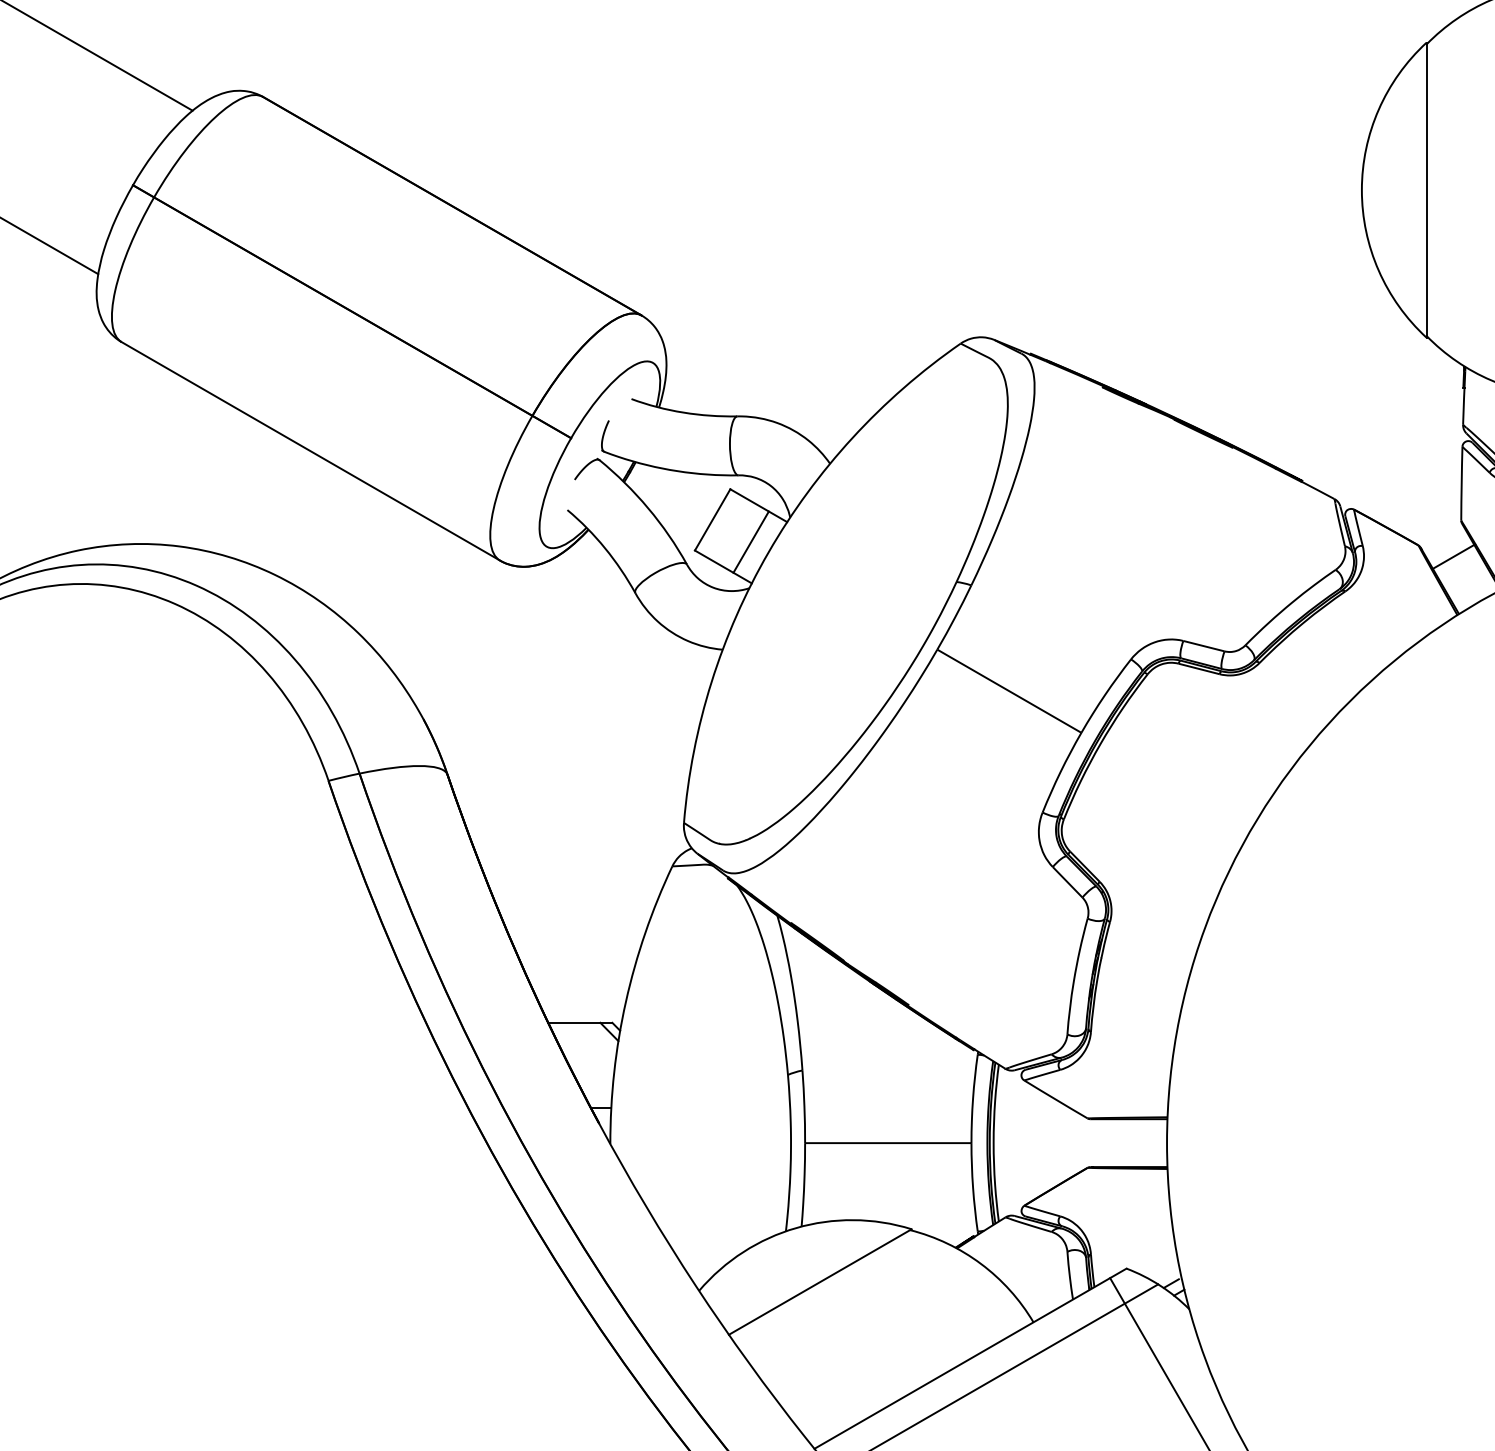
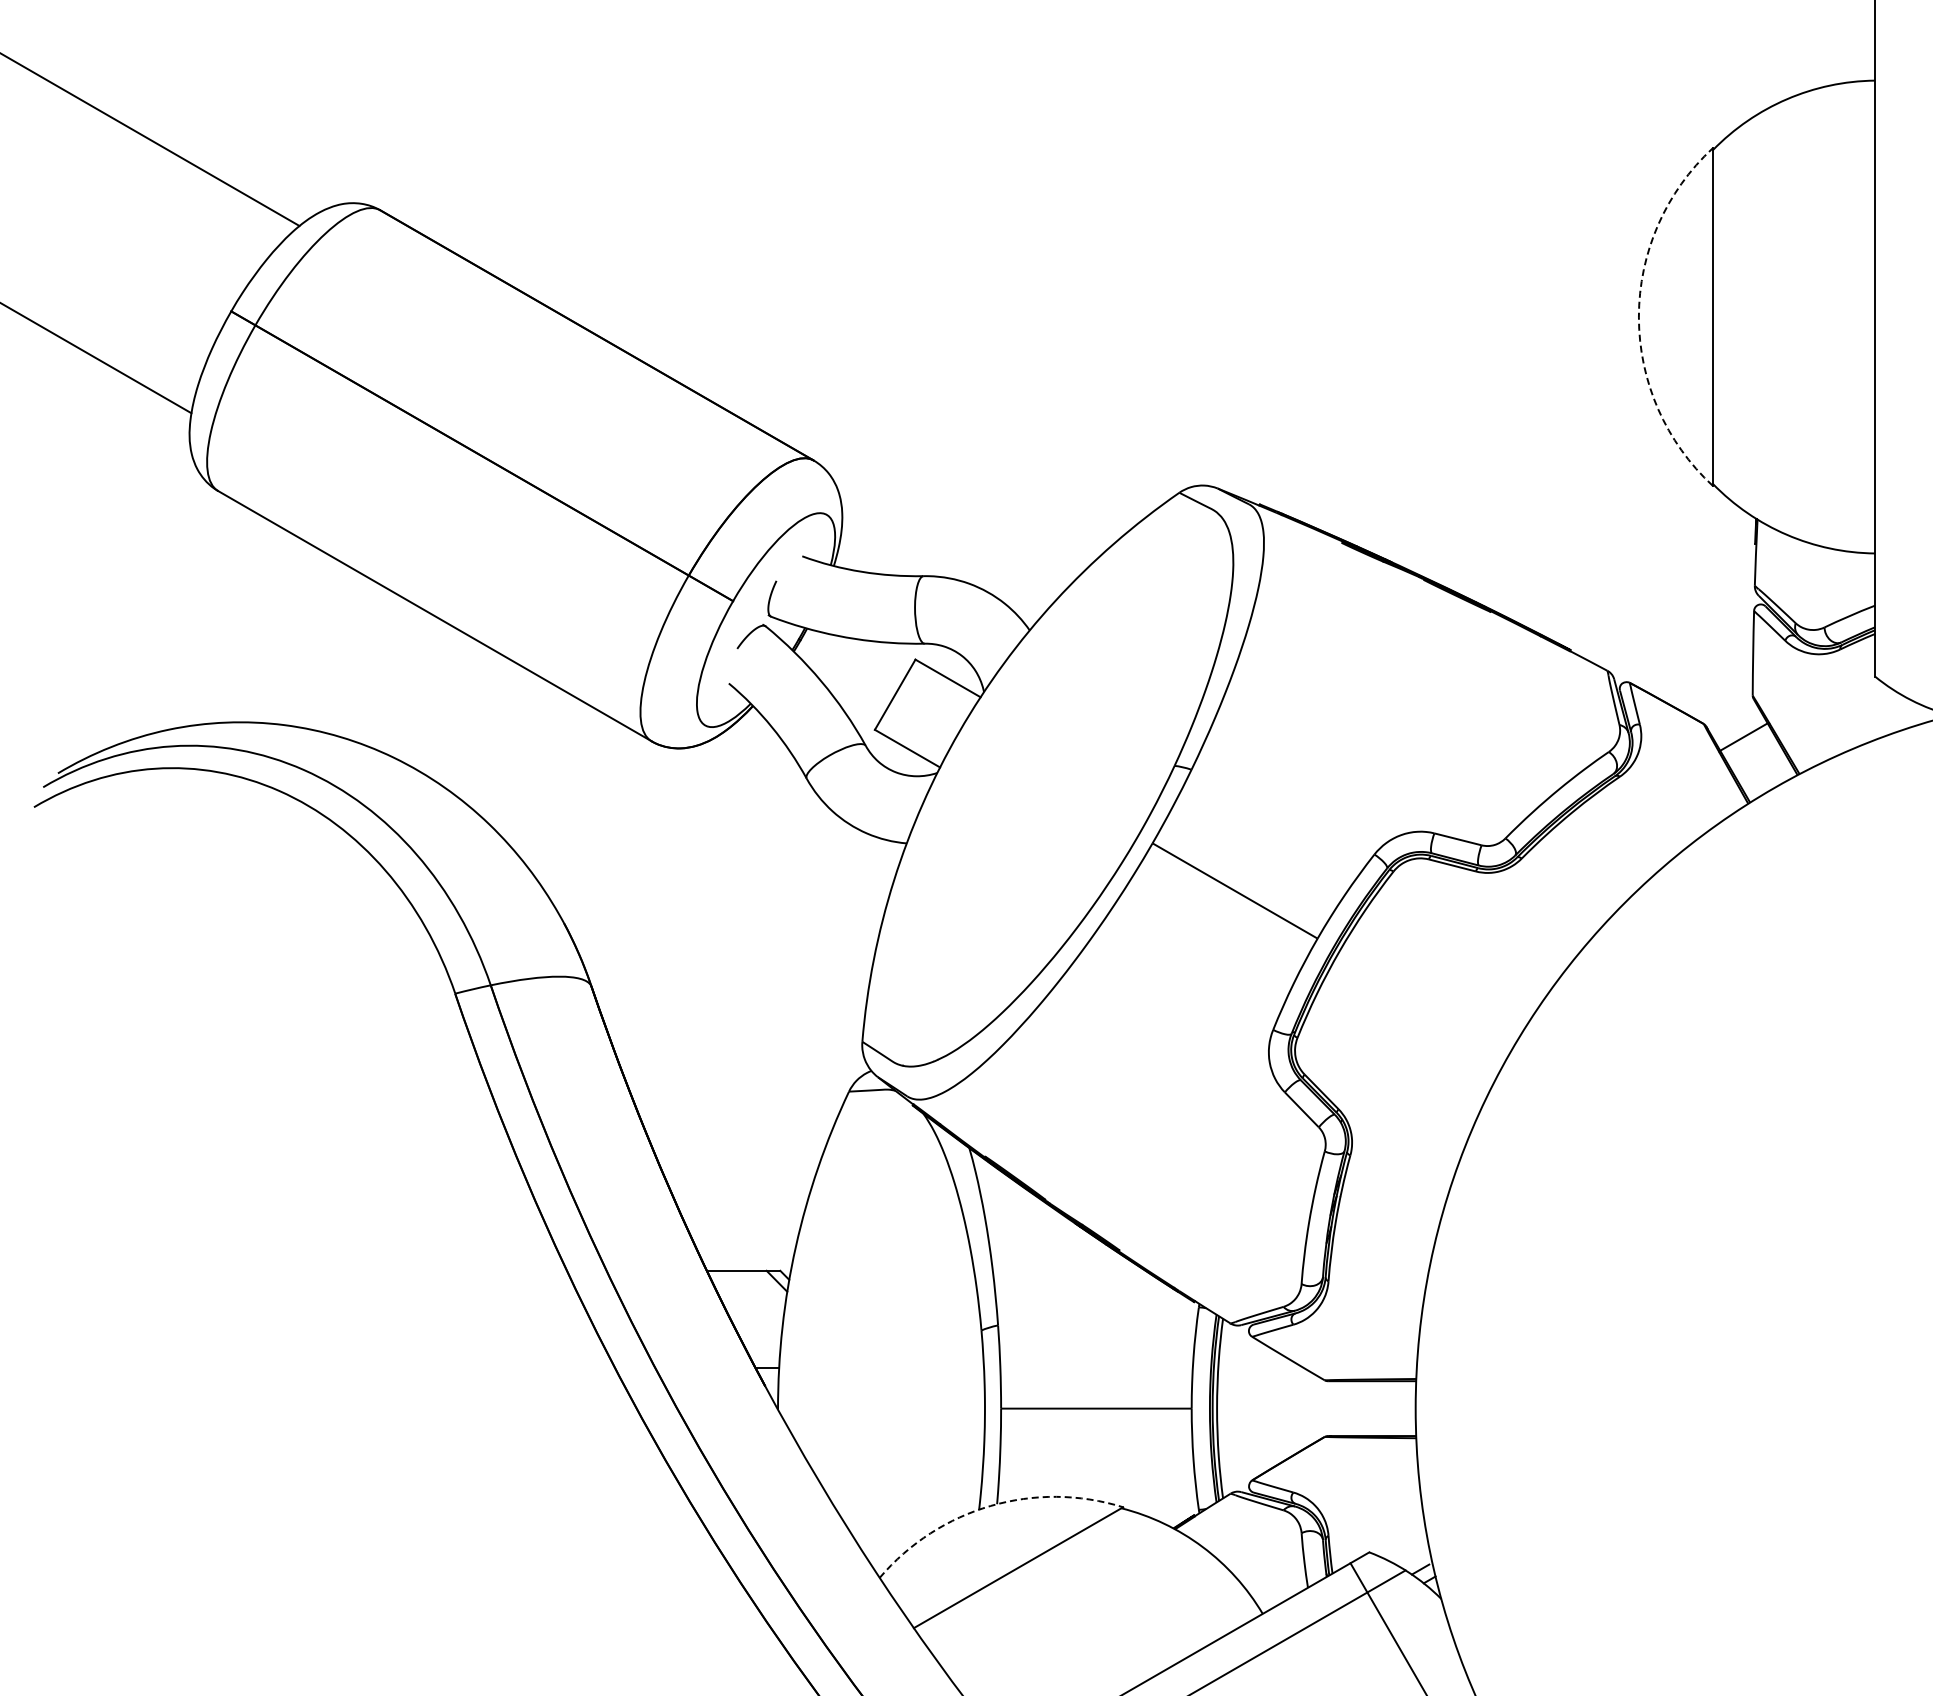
arc: (1361, 190) -> (1638, 317), solid -> dashed
line: (751, 542) -> (939, 720), removed
arc: (795, 1227) -> (990, 1505), solid -> dashed

